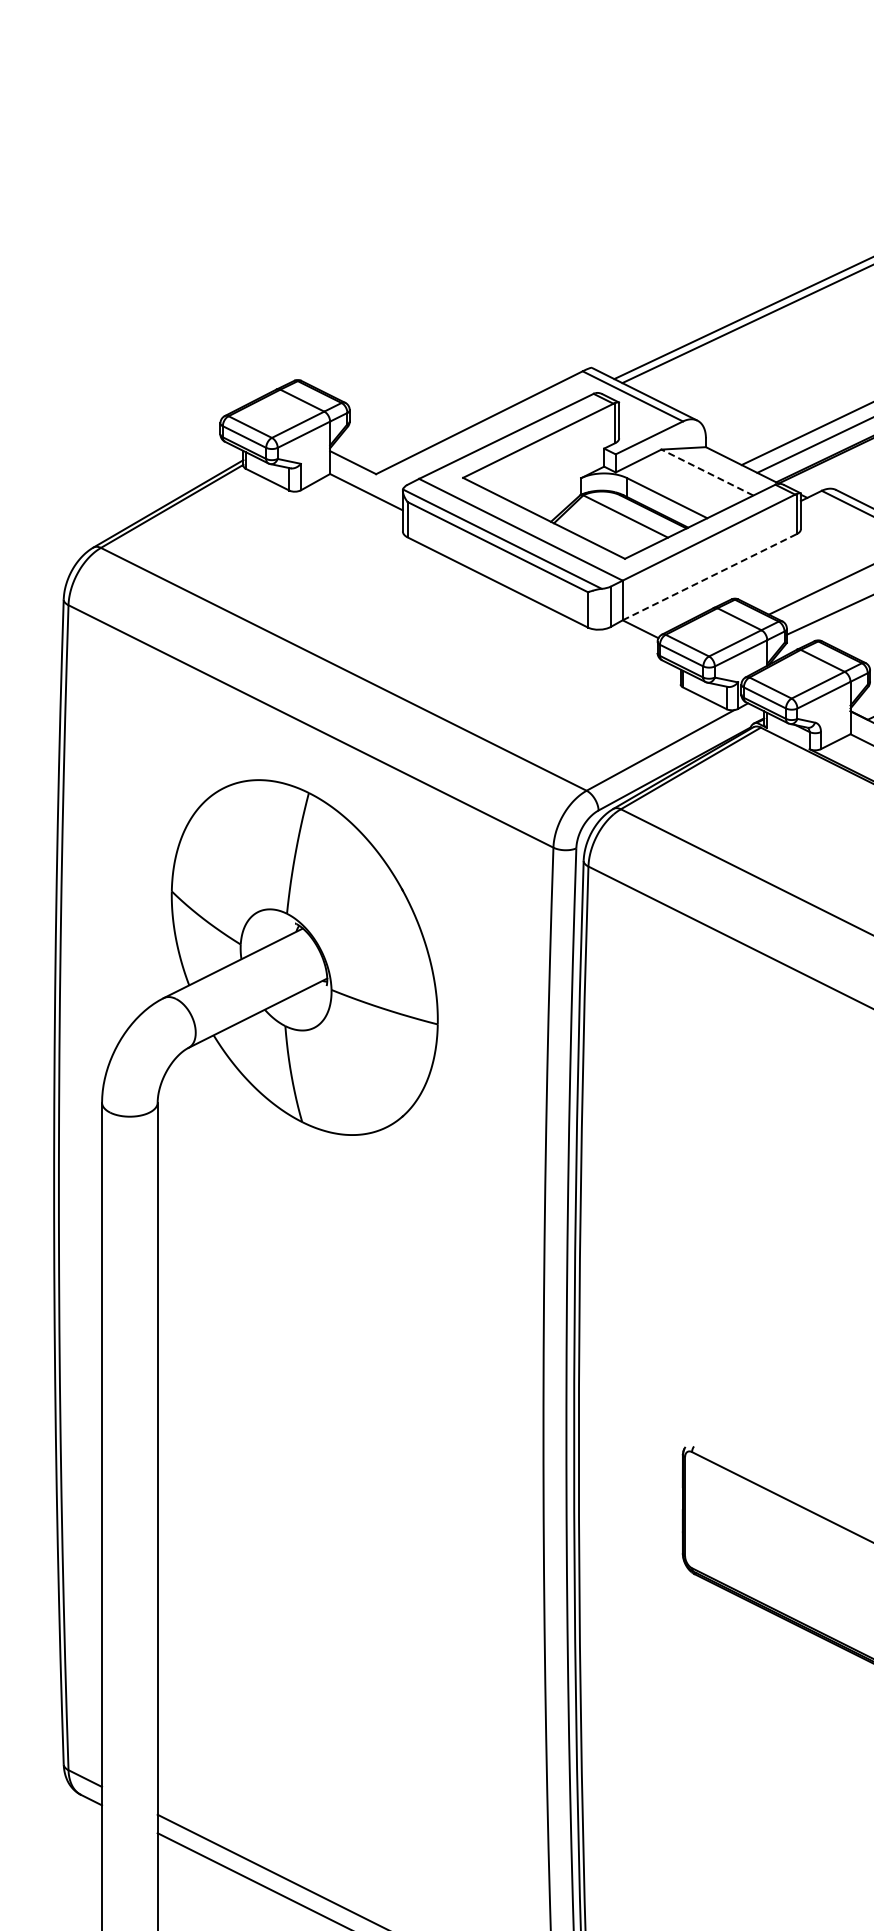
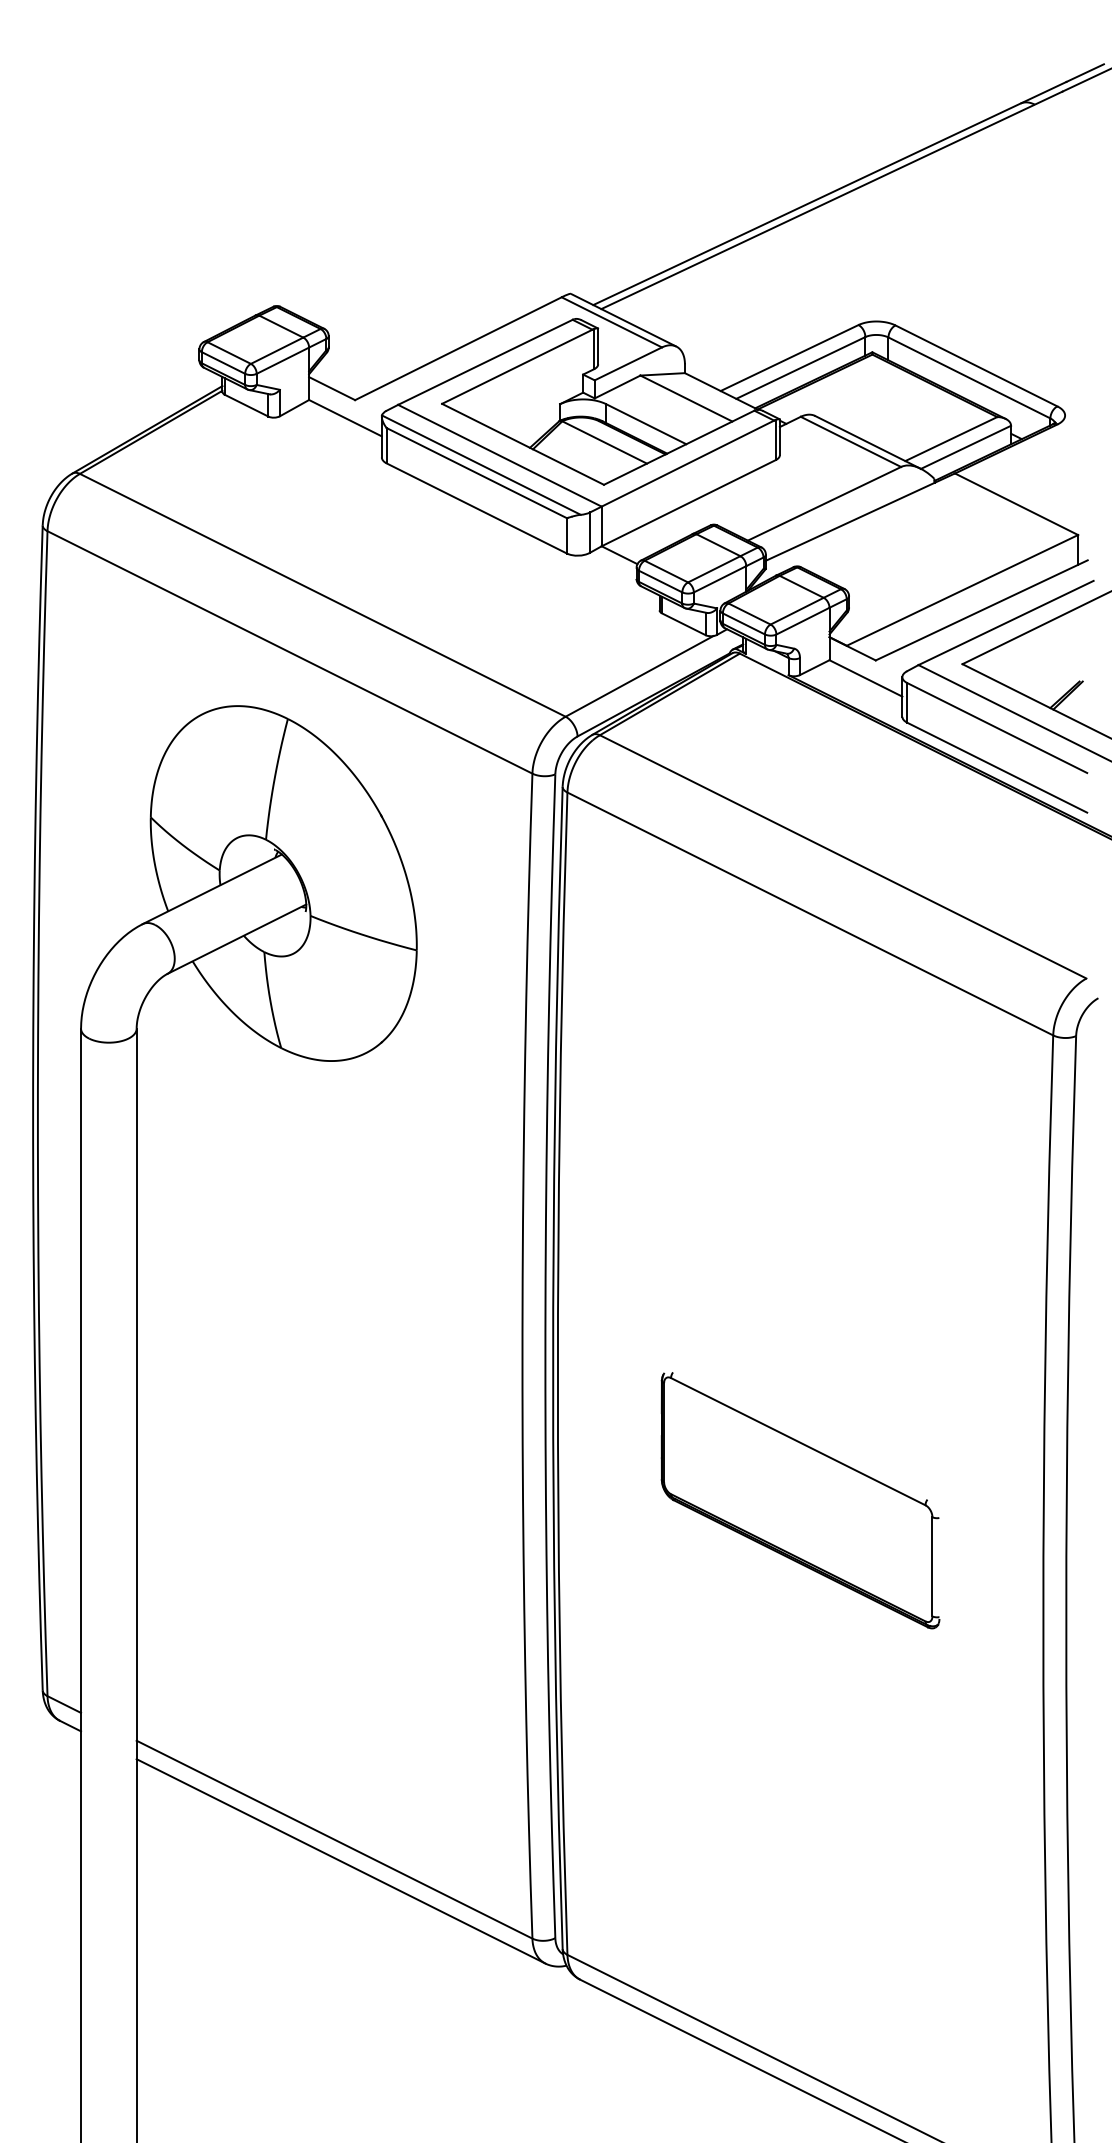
line: (706, 472) -> (685, 398), dashed -> solid
line: (710, 576) -> (689, 502), dashed -> solid

